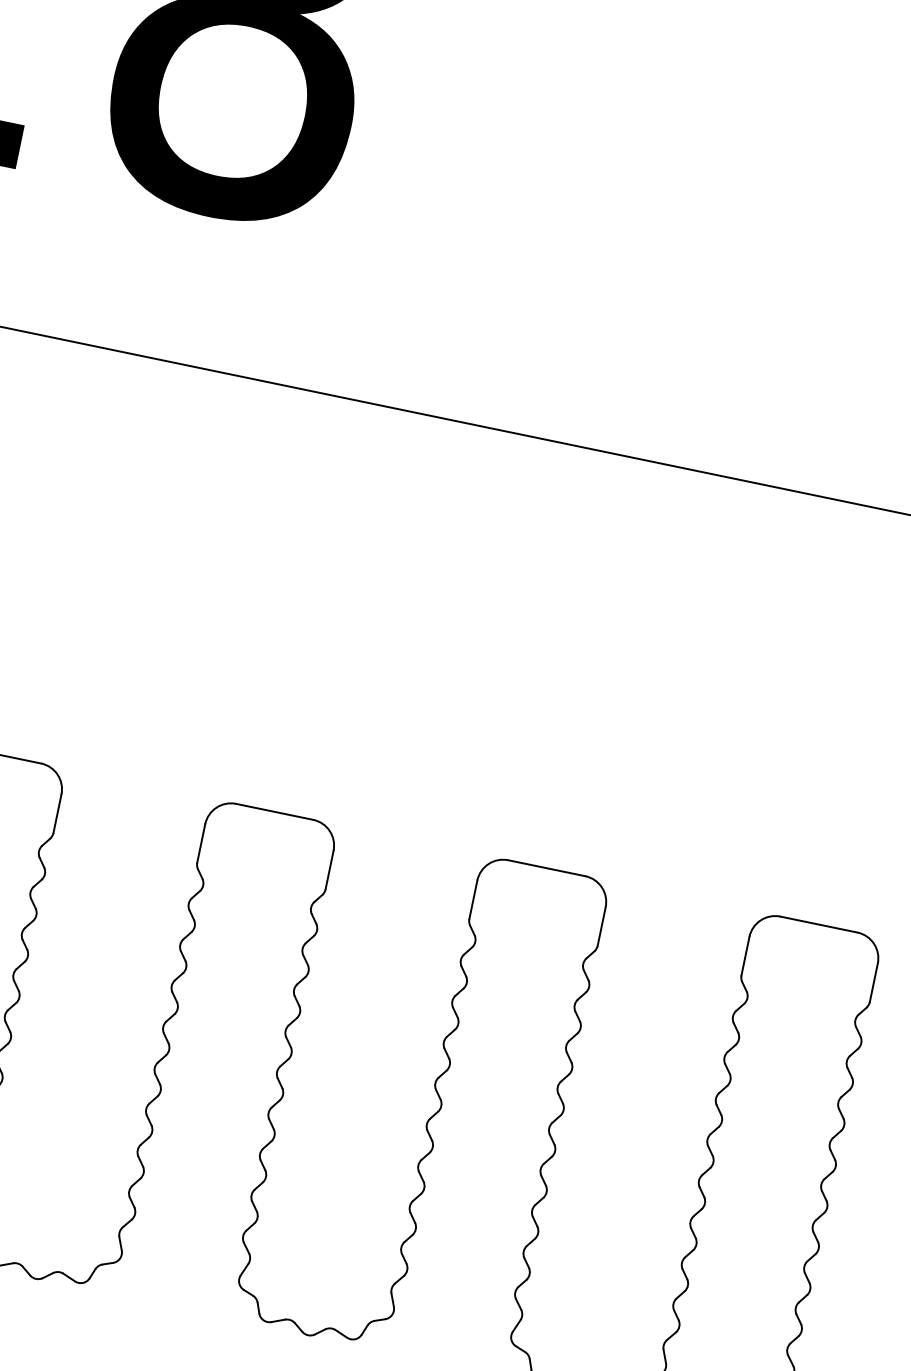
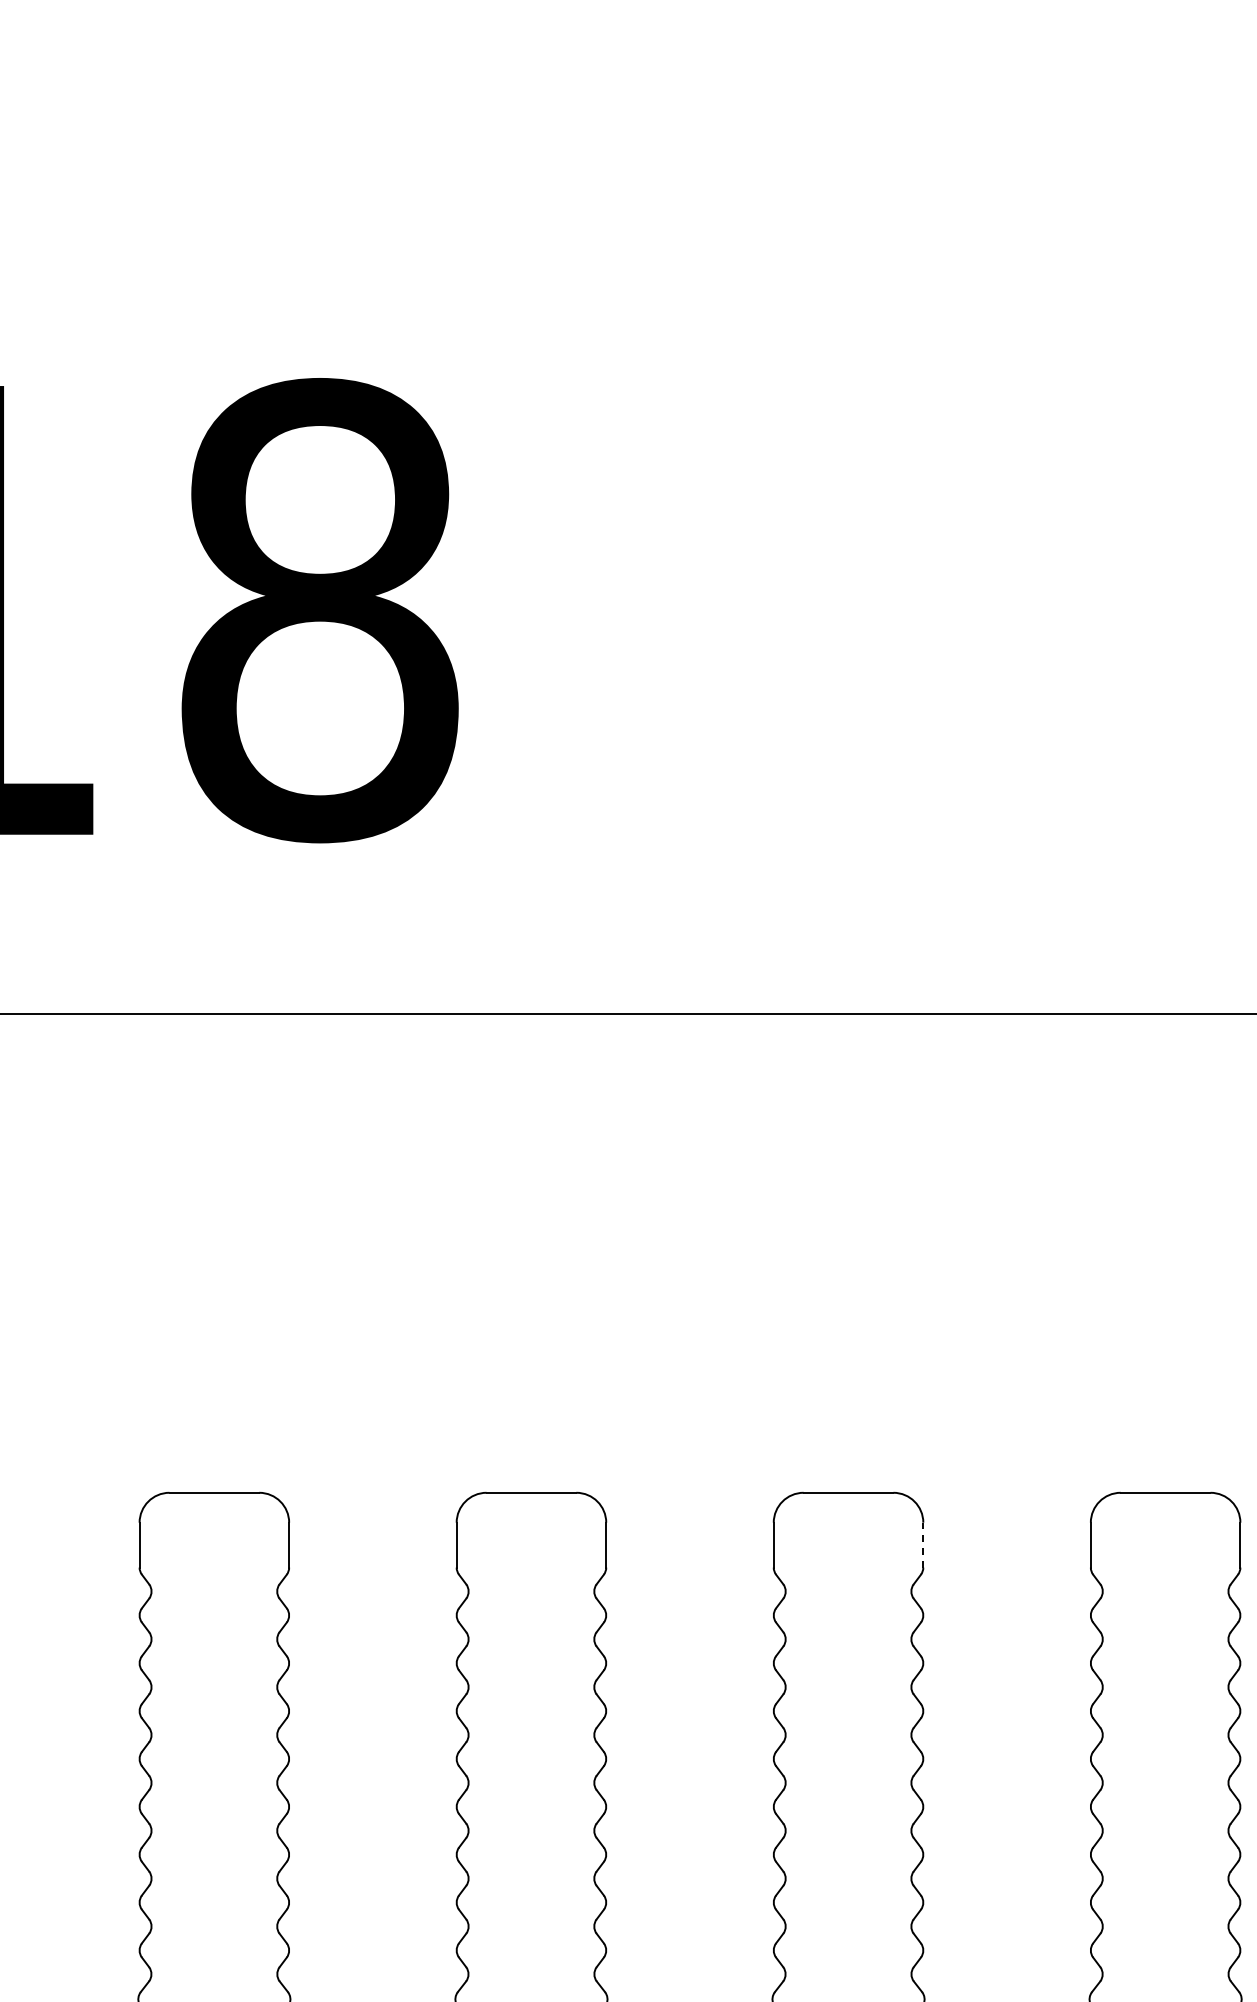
line: (601, 925) -> (923, 1544), solid -> dashed

